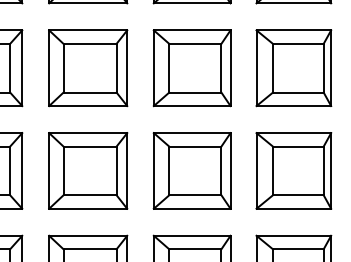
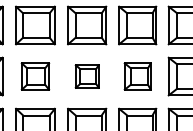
part: (88, 170) -> (35, 76), size x0.7
part: (192, 170) -> (87, 76), size x0.6
part: (293, 170) -> (137, 76), size x0.7

